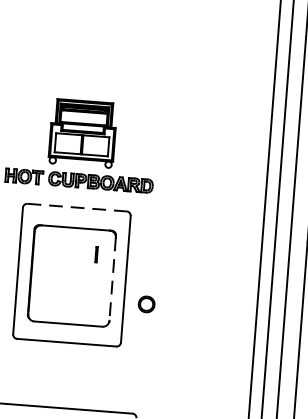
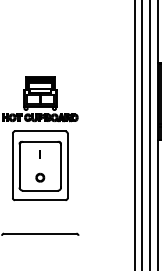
line: (77, 207) -> (40, 131), dashed -> solid
part: (95, 254) -> (39, 154), moved
line: (113, 279) -> (61, 166), dashed -> solid
part: (147, 303) -> (40, 177), moved

